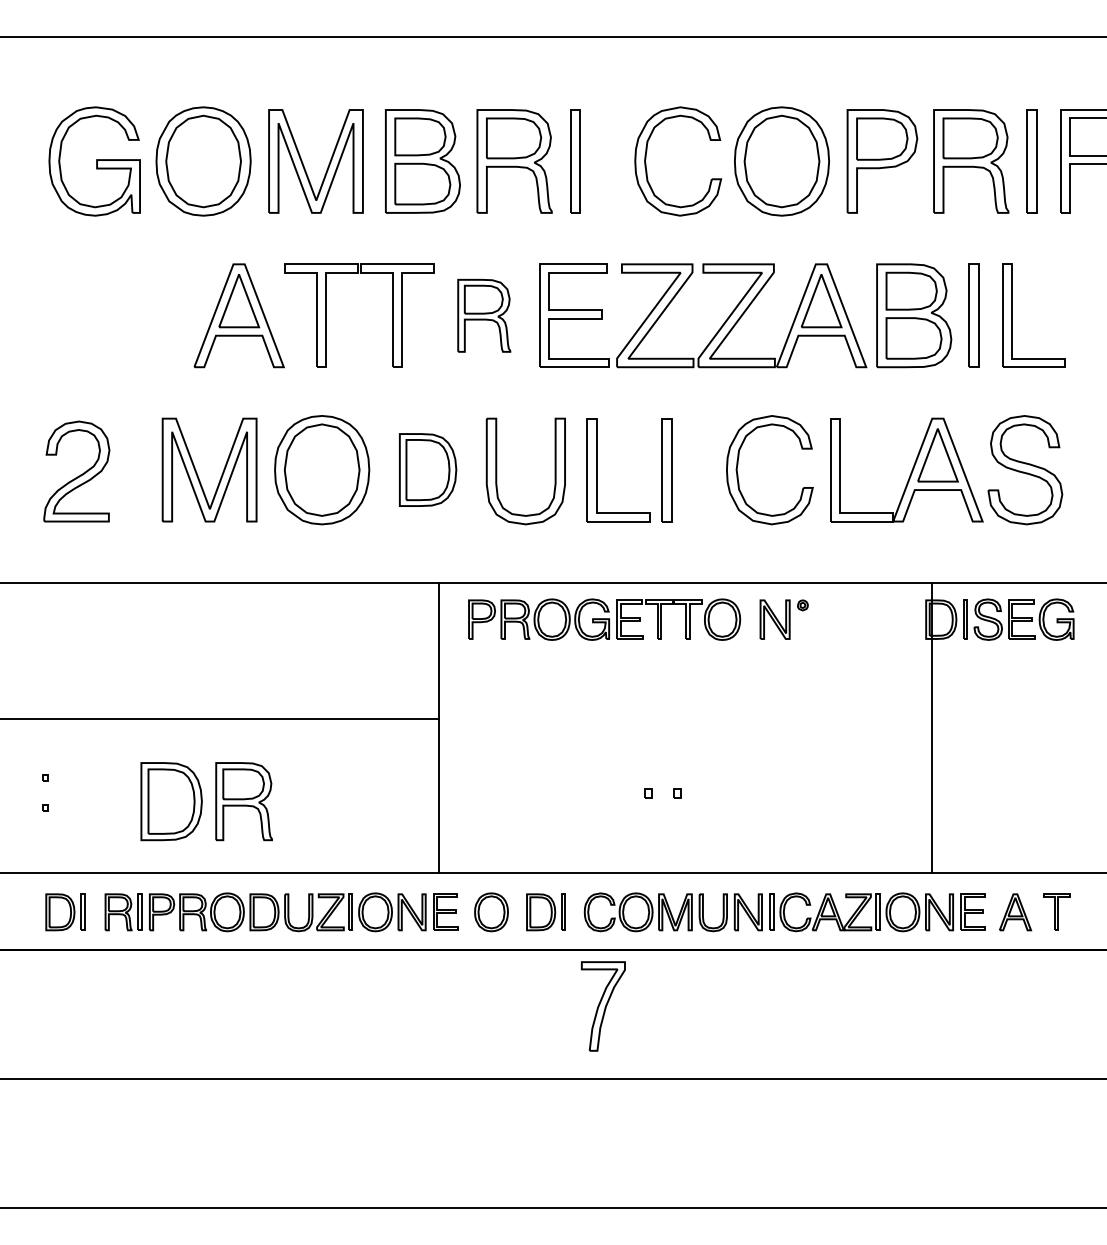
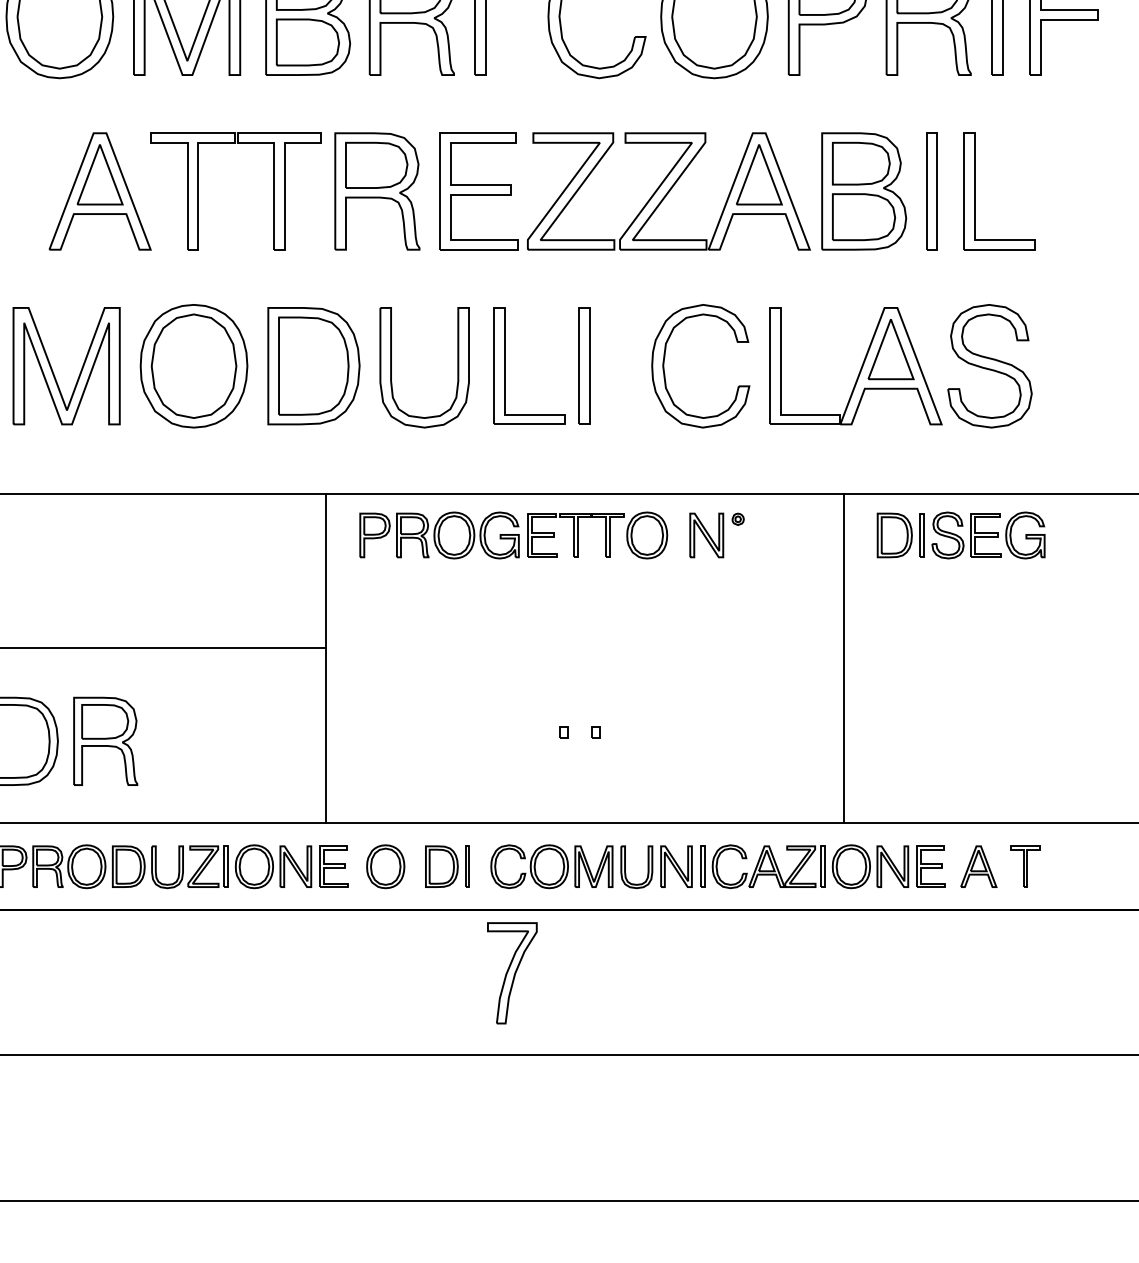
part: (484, 315) -> (377, 191), size x1.43
part: (427, 469) -> (313, 365), size x1.43
line: (932, 727) -> (844, 657), moved

